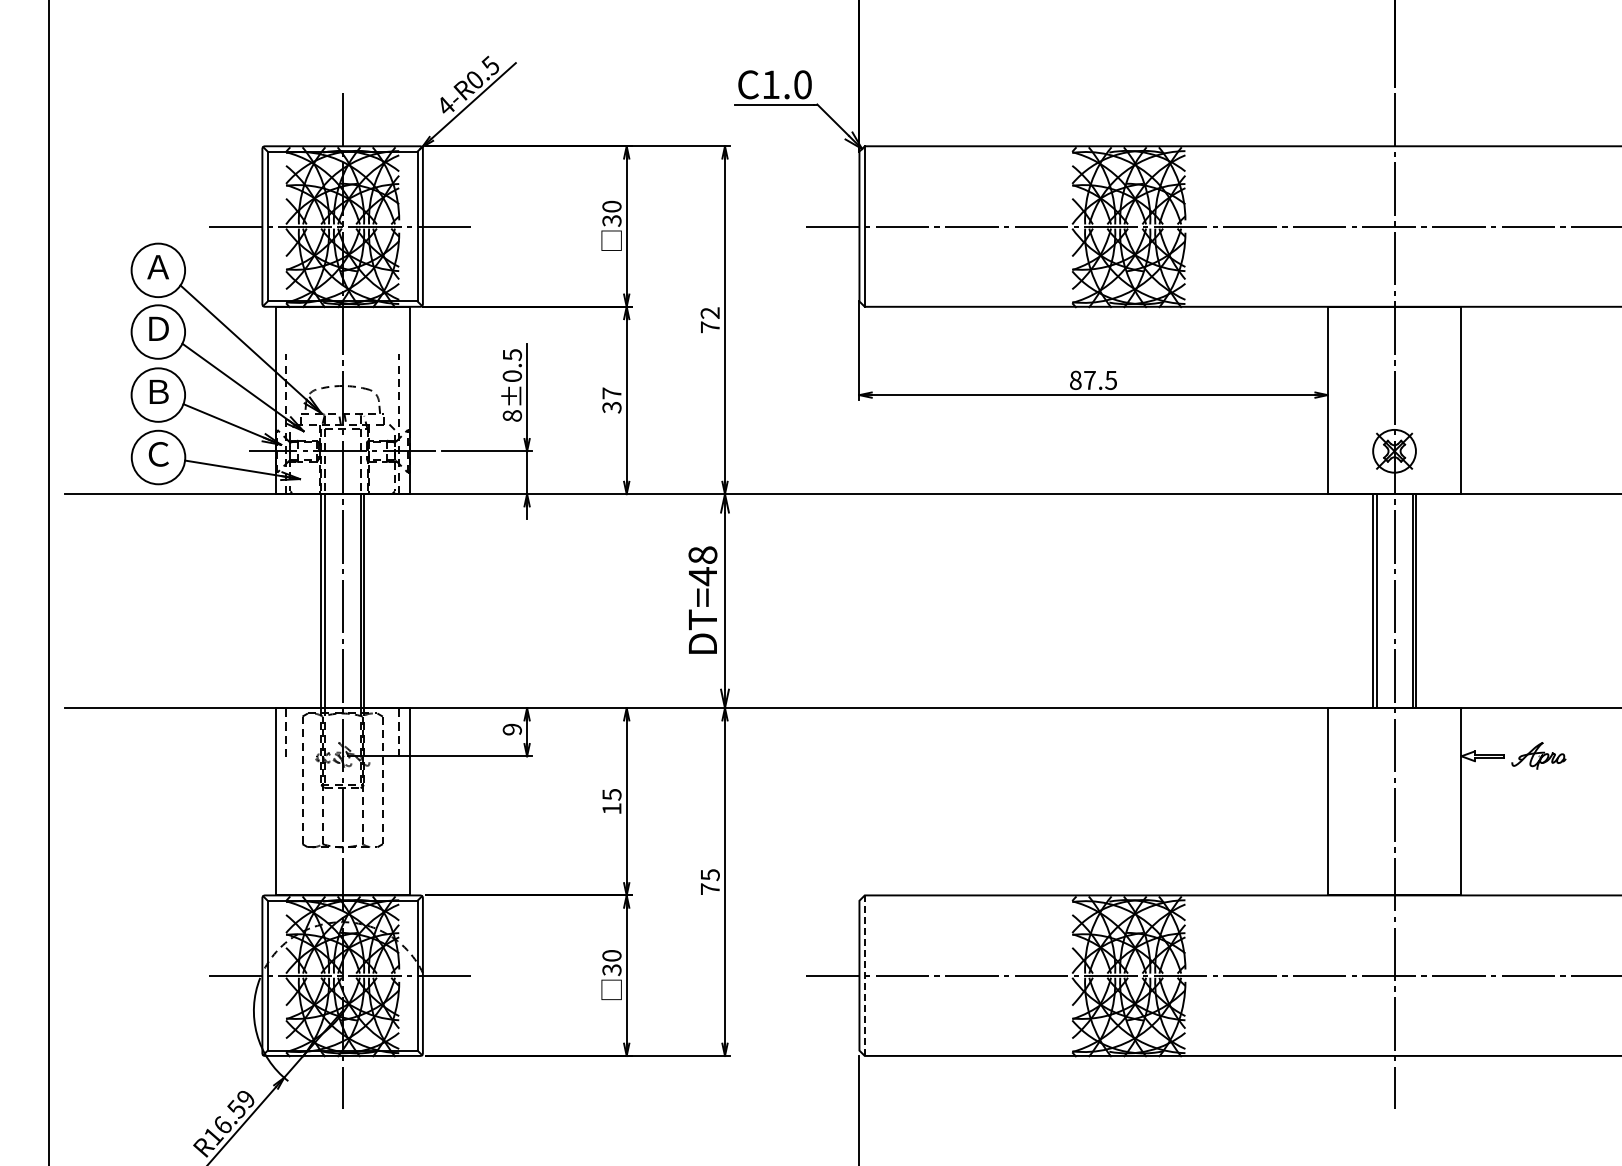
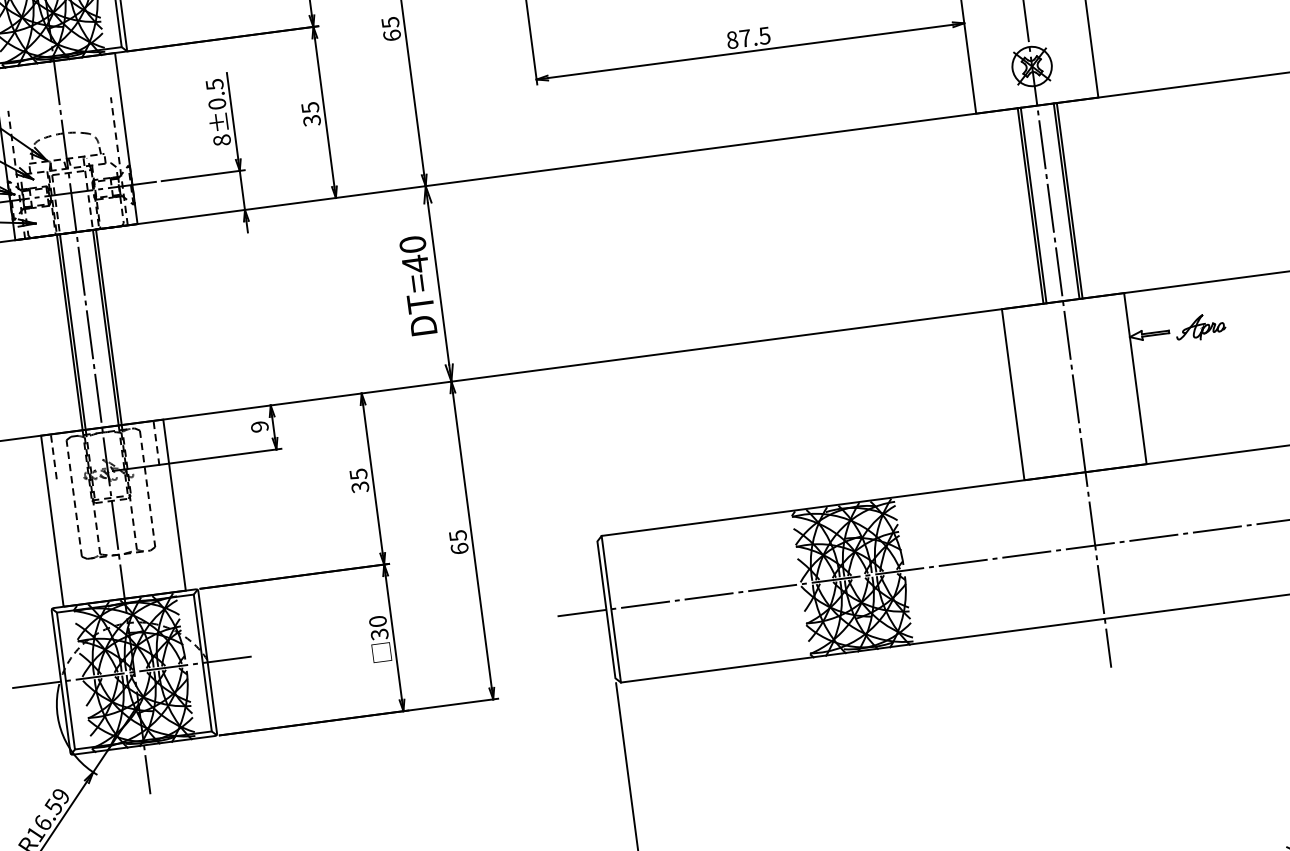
text: (709, 320) -> (390, 29), 72 -> 65
text: (611, 393) -> (309, 107), 37 -> 35
text: (702, 554) -> (412, 244), DT=48 -> DT=40
text: (611, 808) -> (359, 486), 15 -> 35
text: (709, 888) -> (458, 548), 75 -> 65
line: (864, 976) -> (611, 610), dashed -> solid

